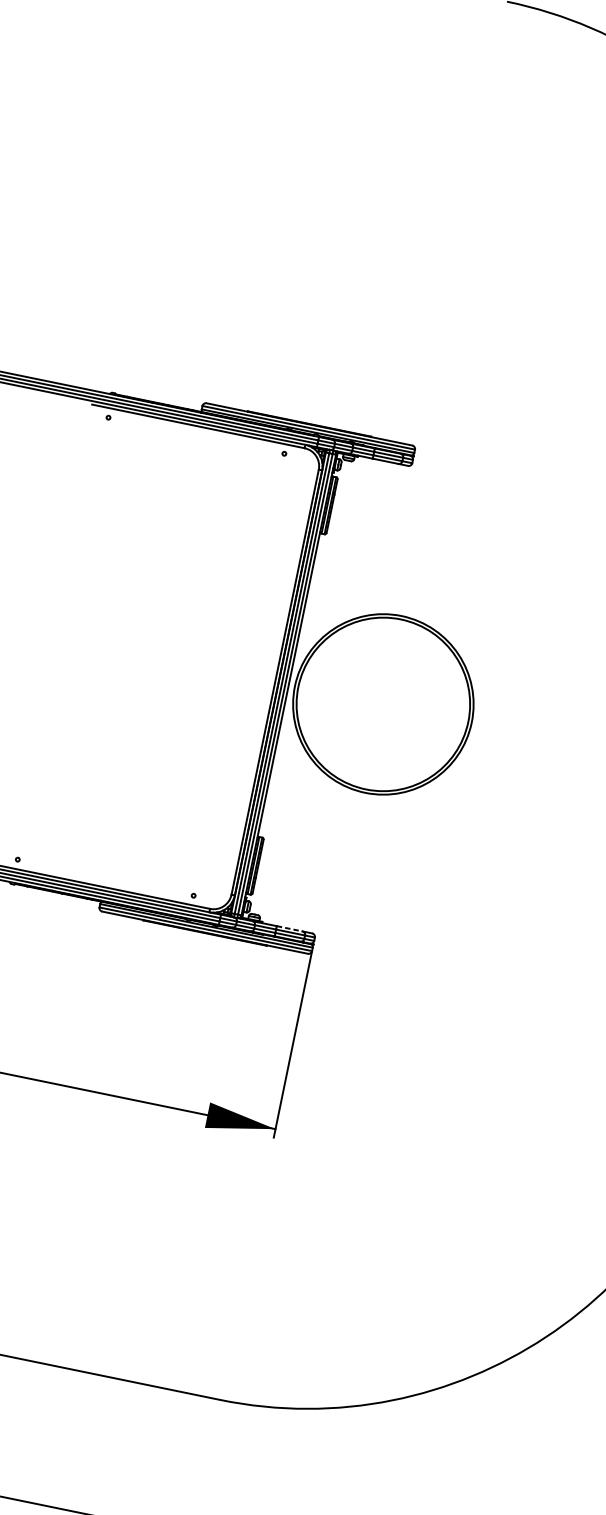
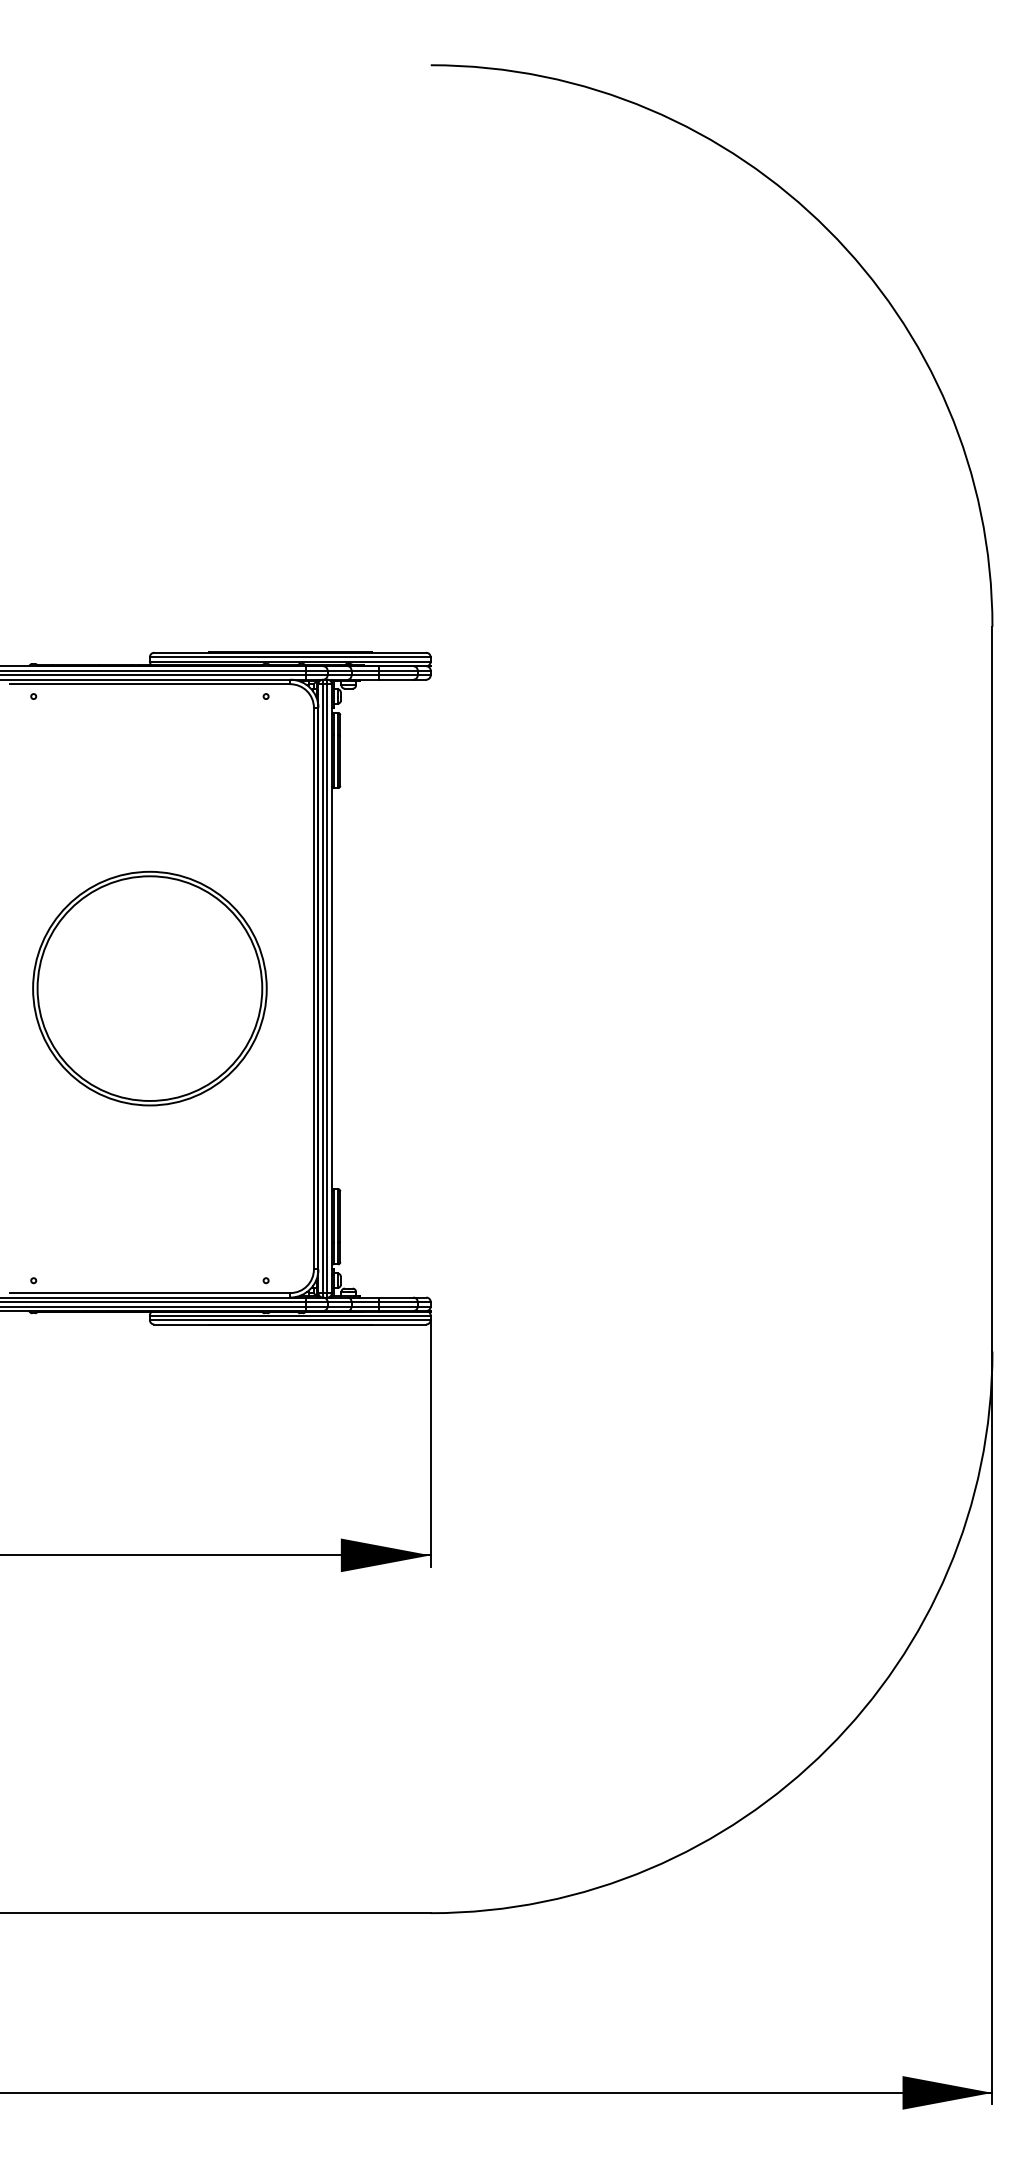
part: (383, 704) -> (149, 988), moved
line: (289, 928) -> (396, 1297), dashed -> solid

